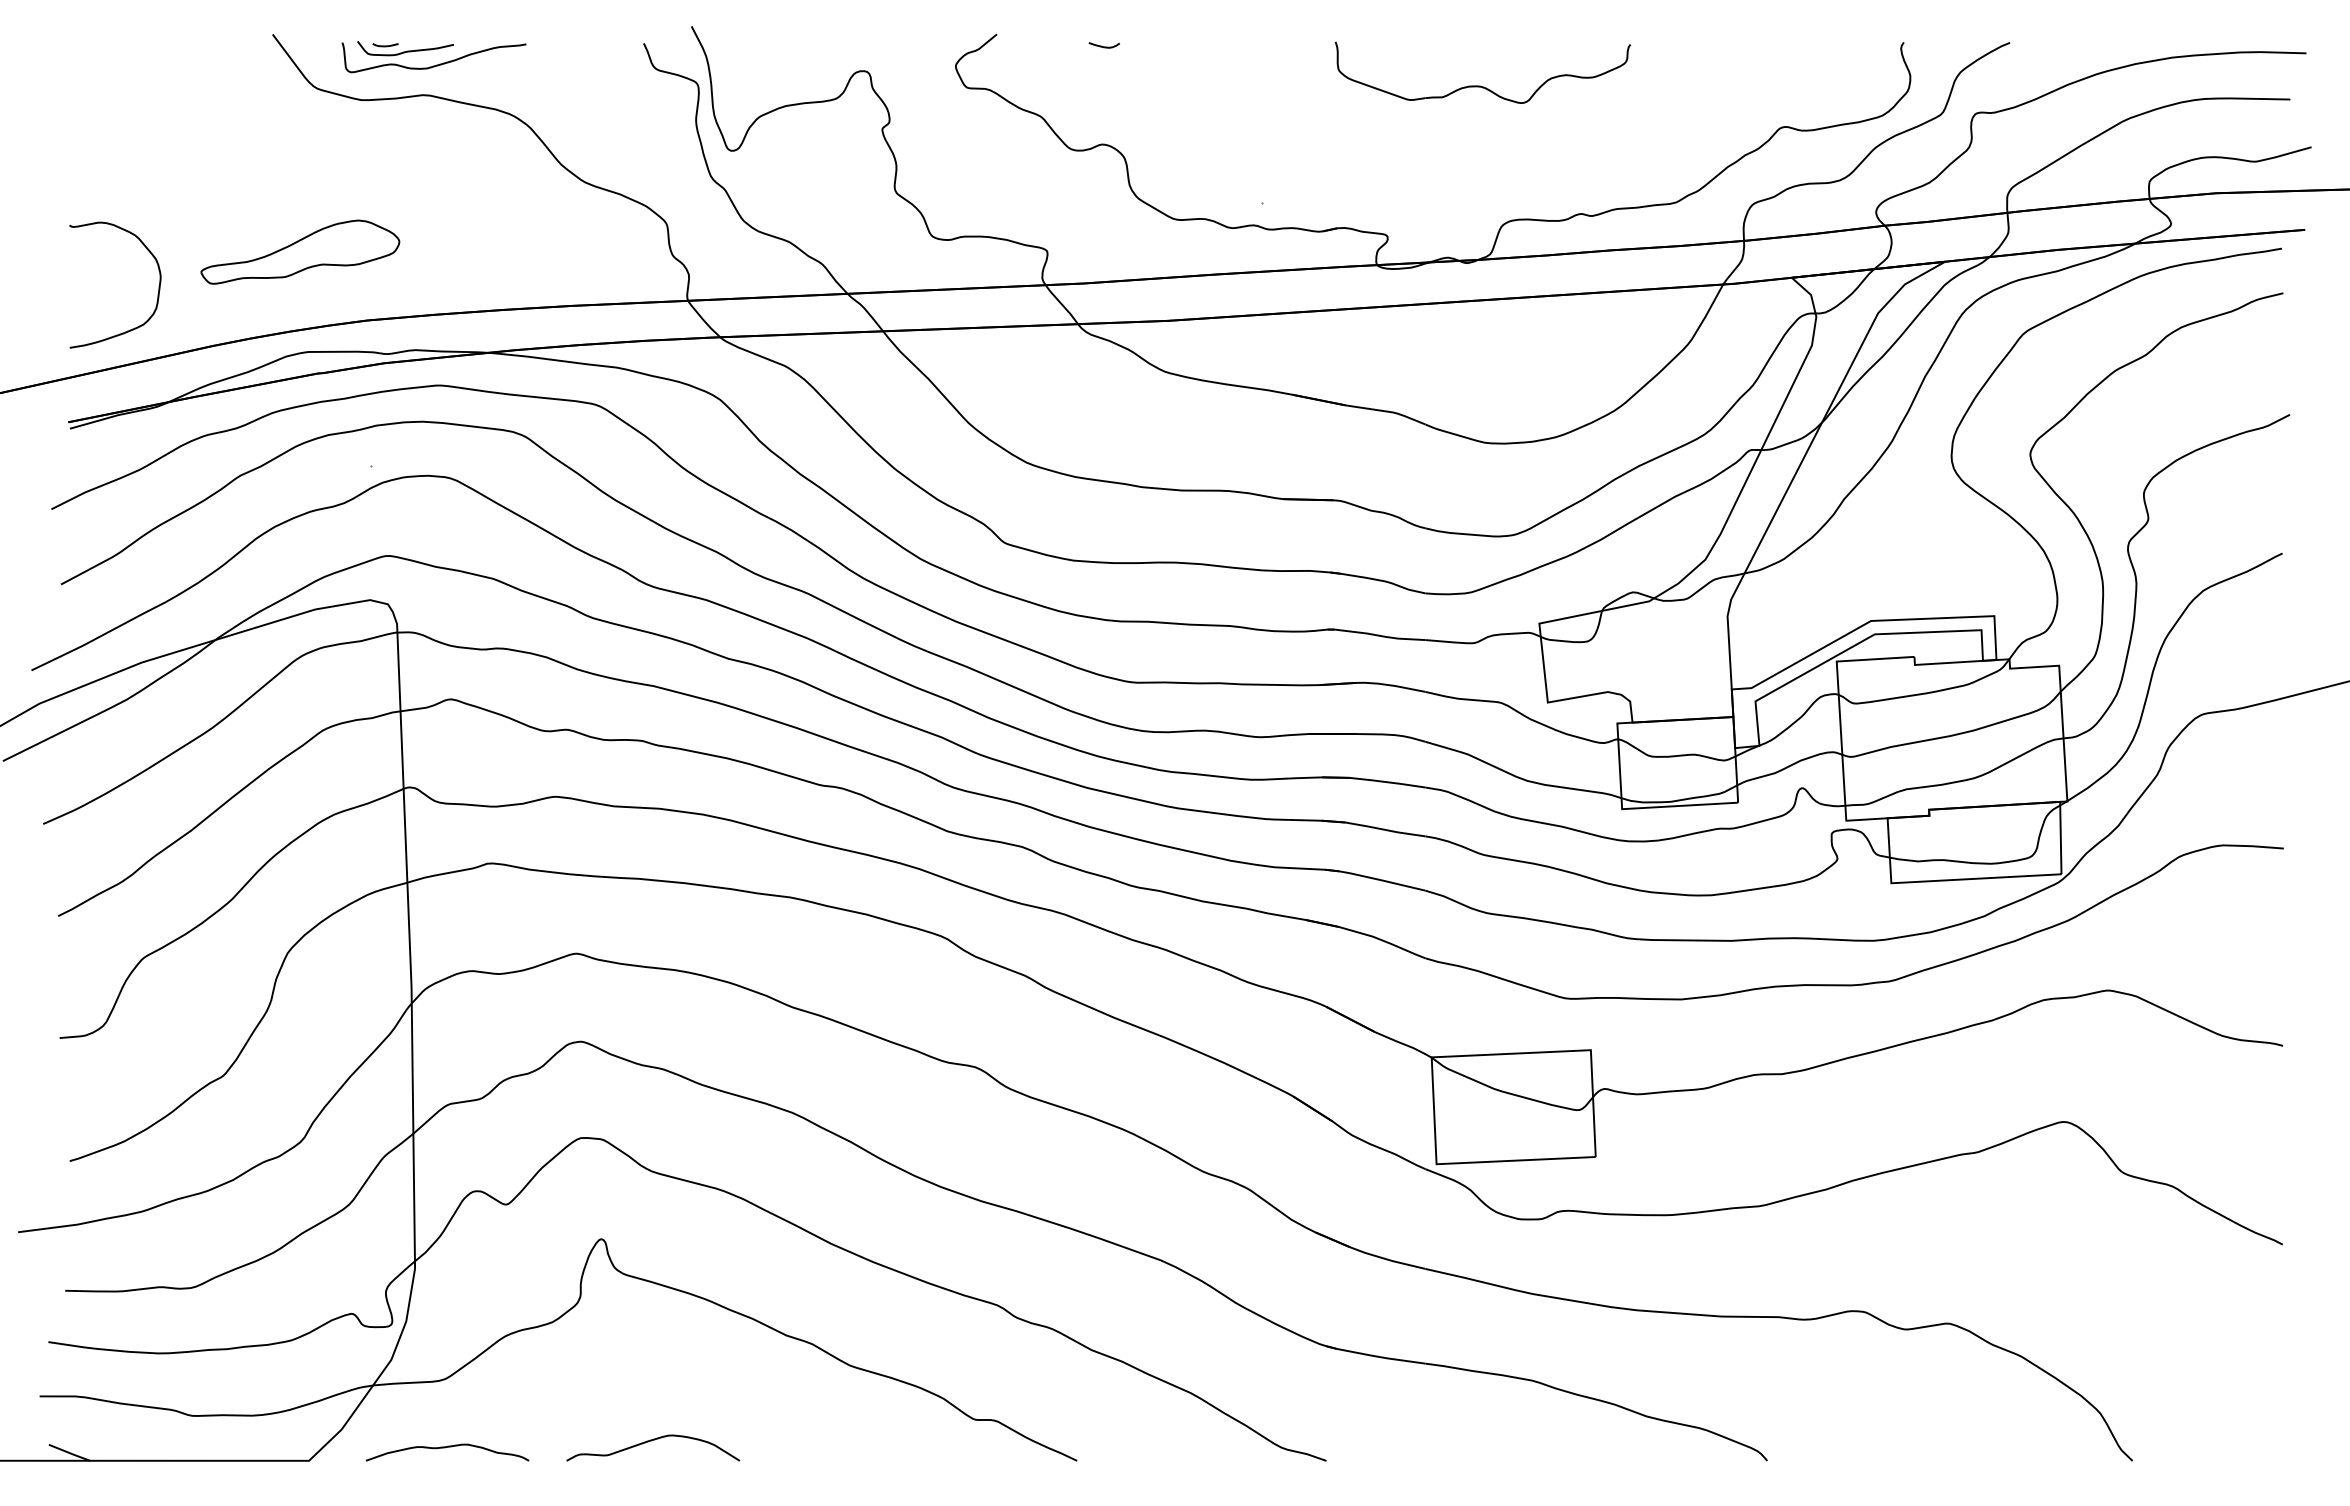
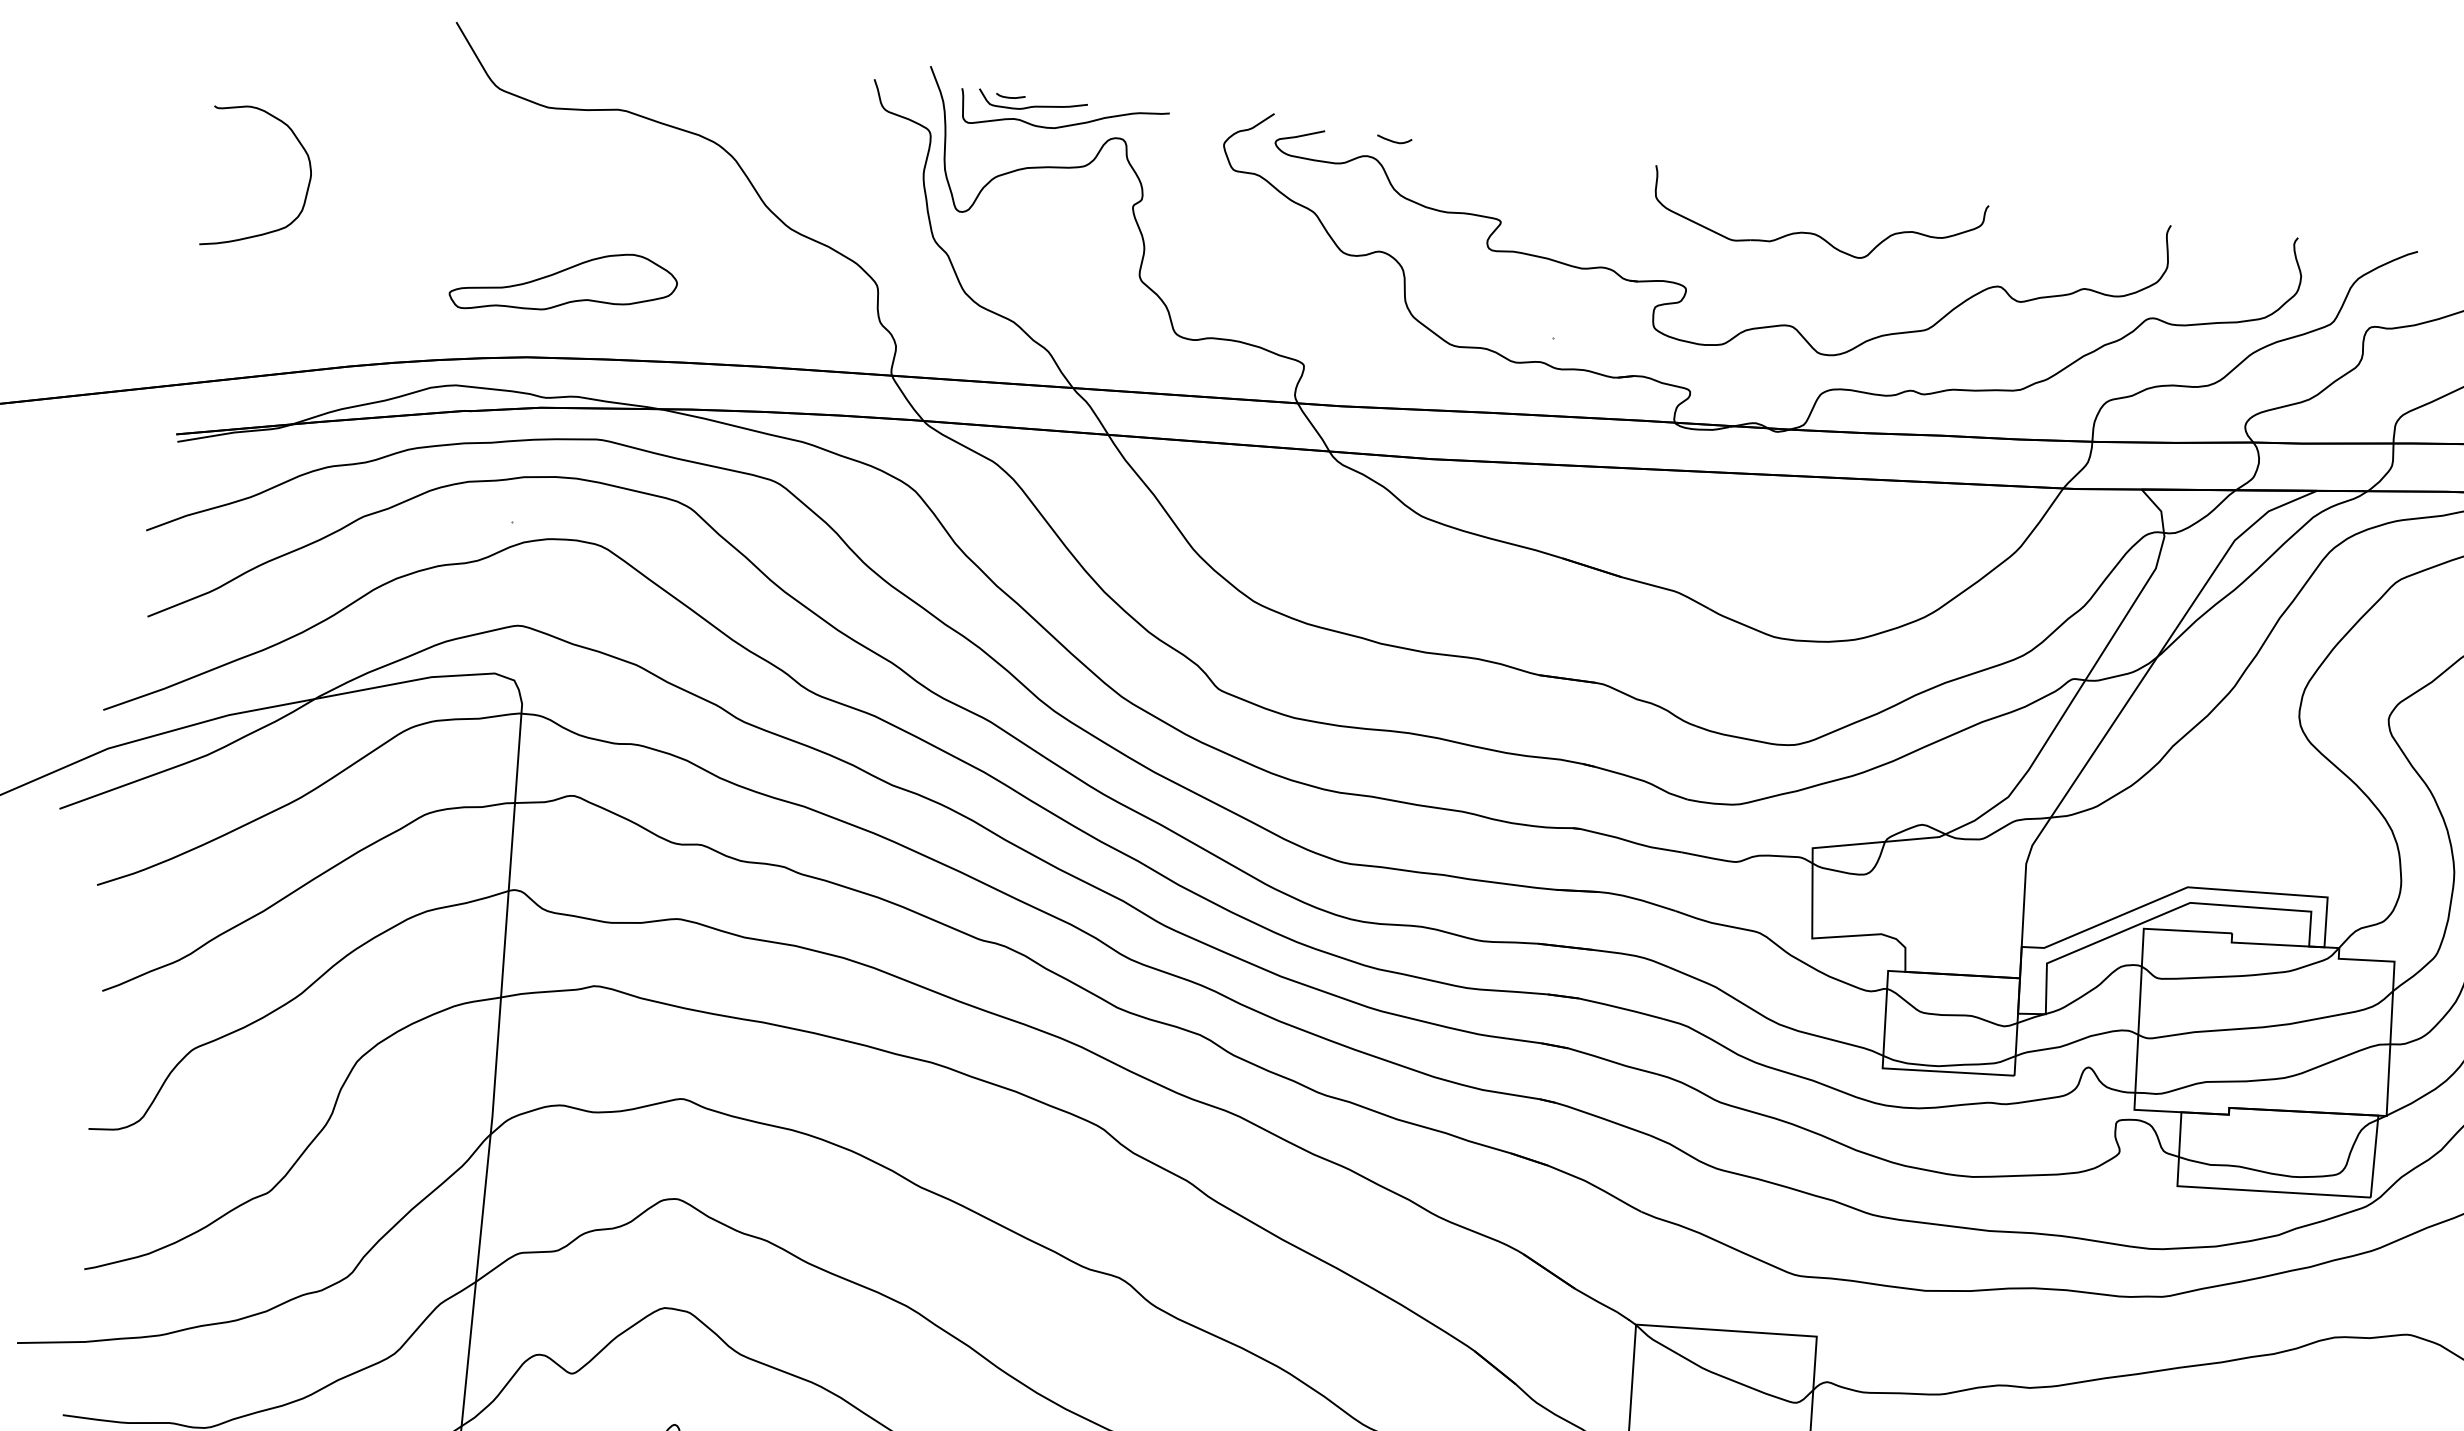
part: (431, 50) -> (1061, 108), moved
part: (1372, 144) -> (1684, 285), added
part: (300, 251) -> (564, 282), moved
curve: (157, 293) -> (305, 193), moved

